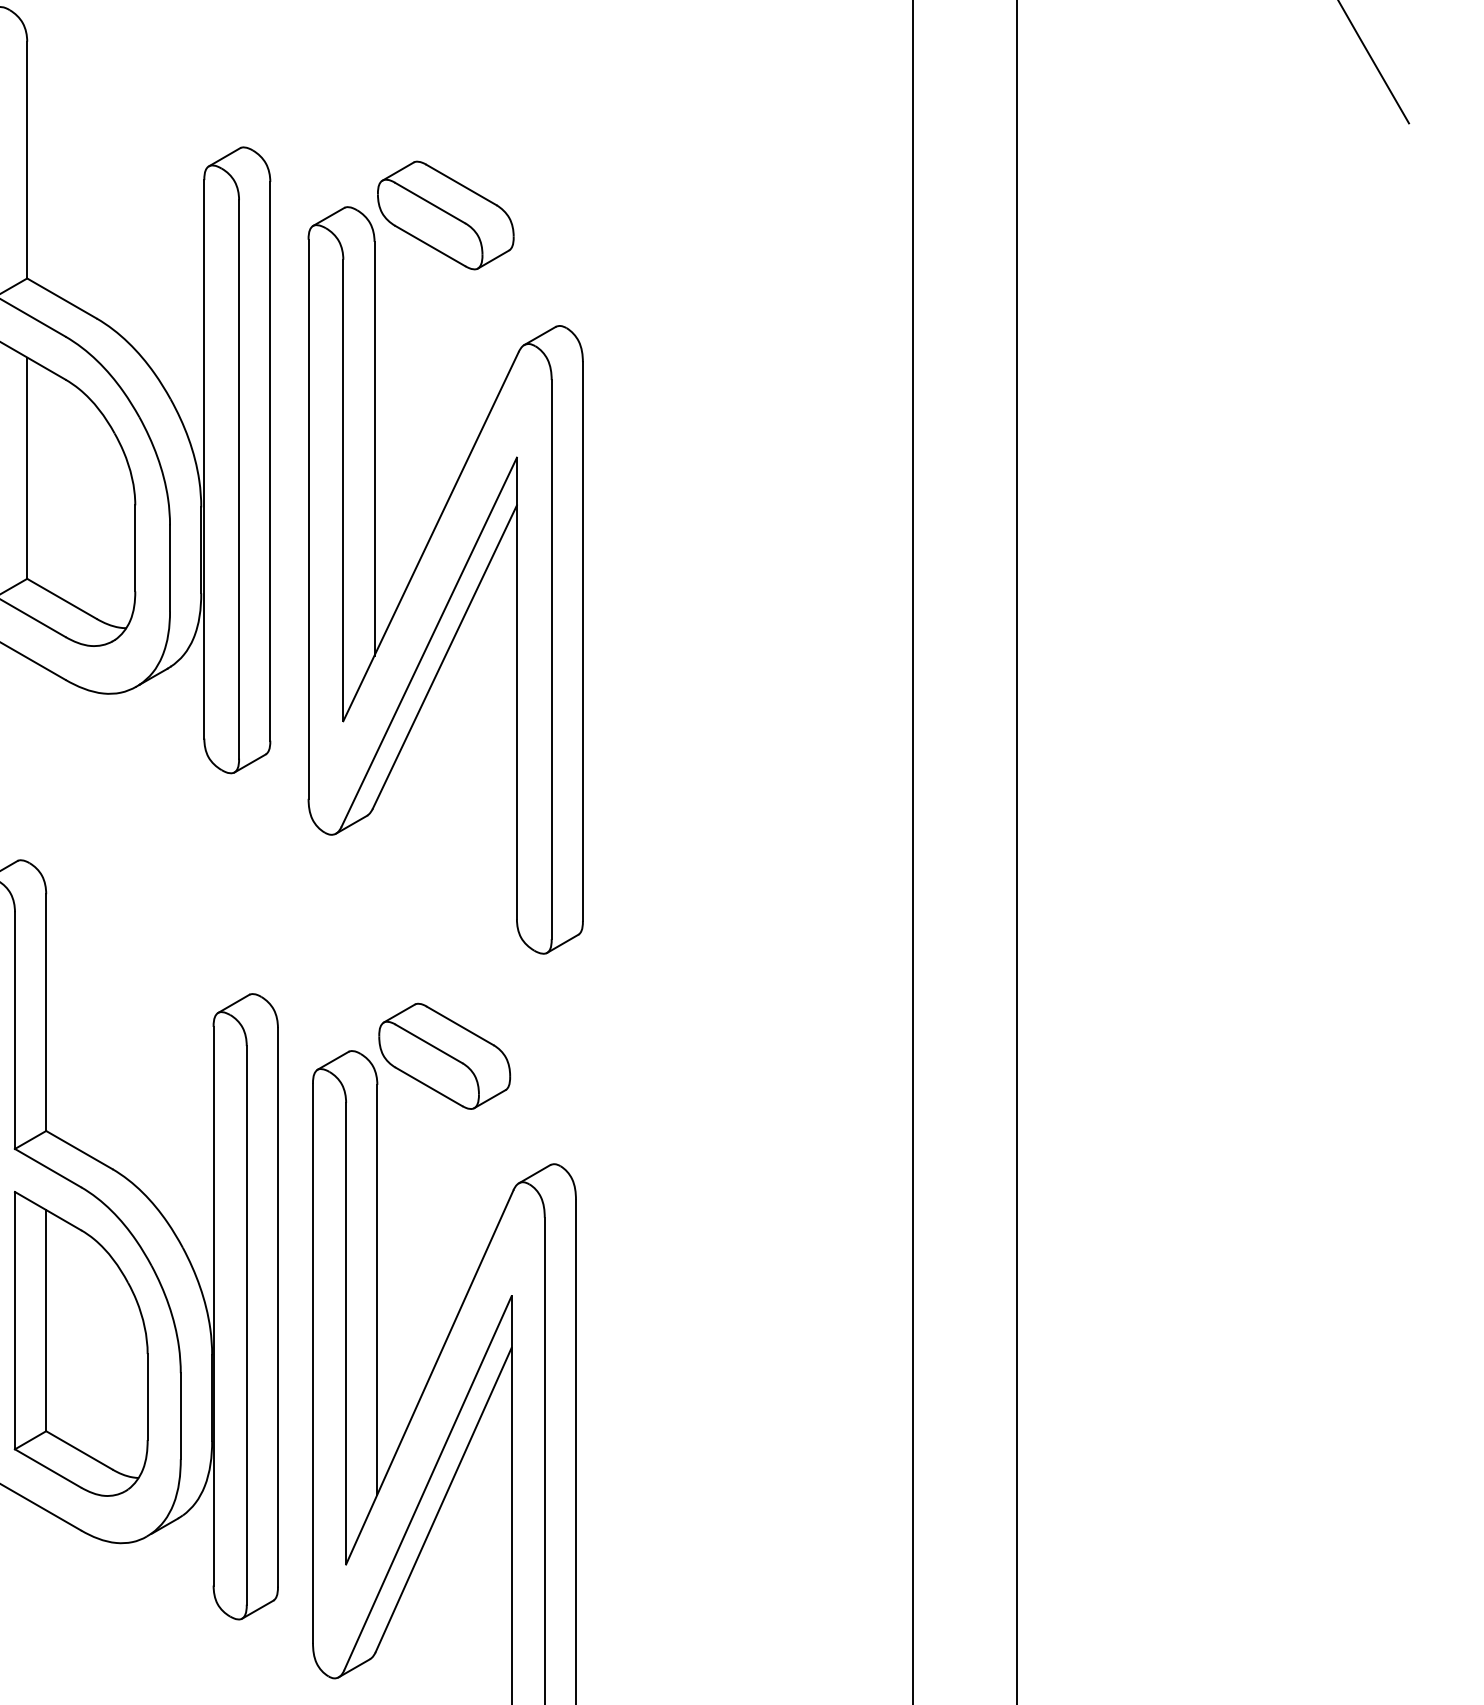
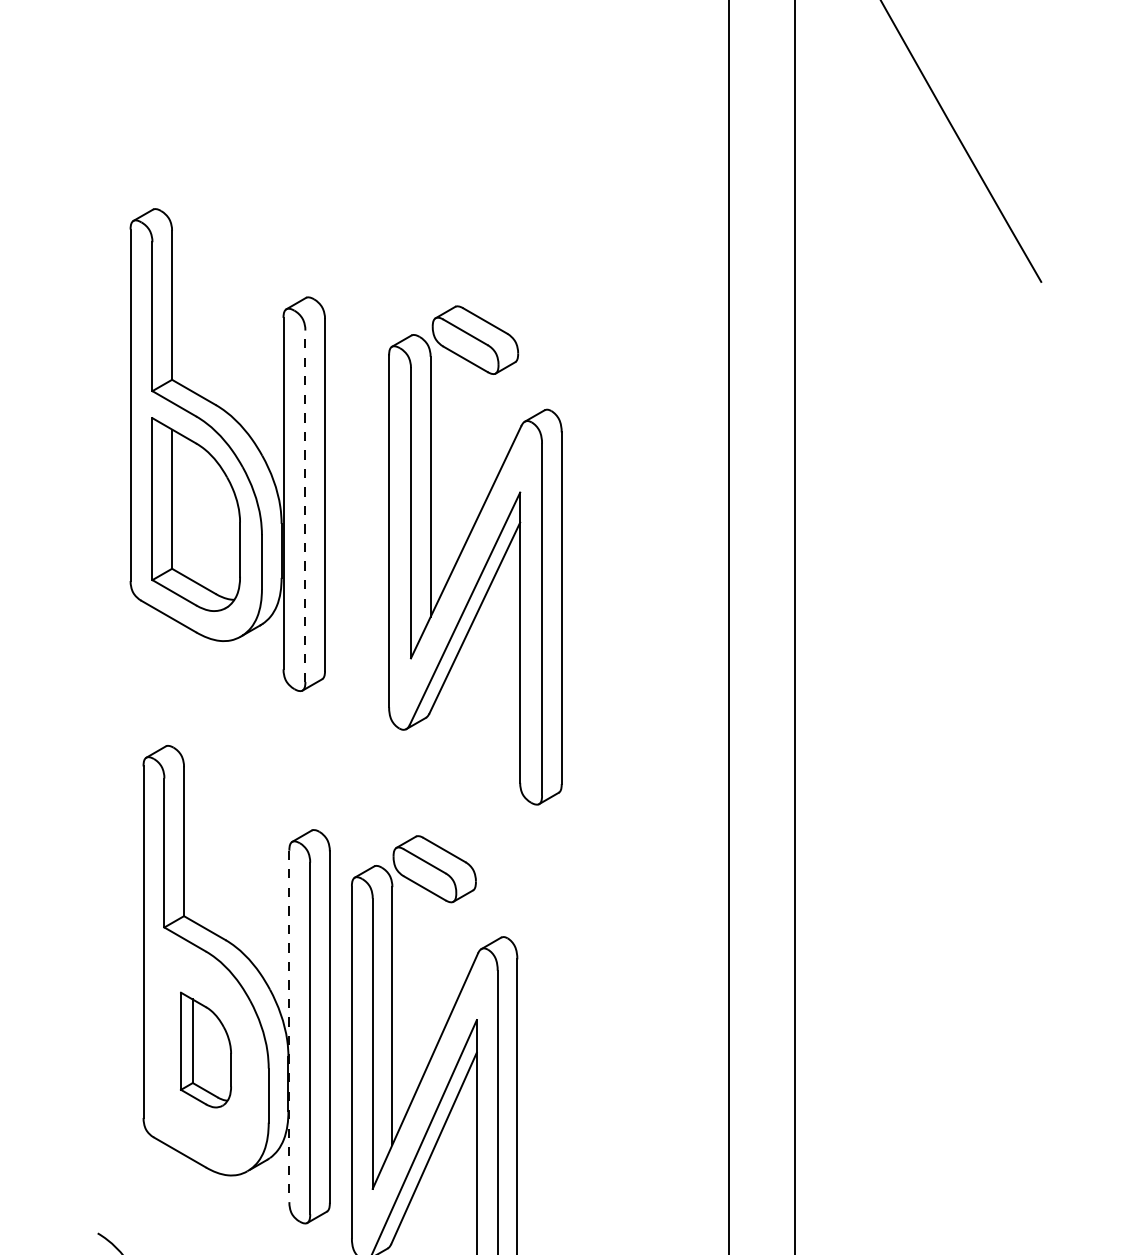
line: (239, 479) -> (305, 506), solid -> dashed
part: (445, 557) -> (475, 555), moved
line: (213, 1306) -> (289, 1026), solid -> dashed
part: (80, 1342) -> (205, 1049), size x0.6

